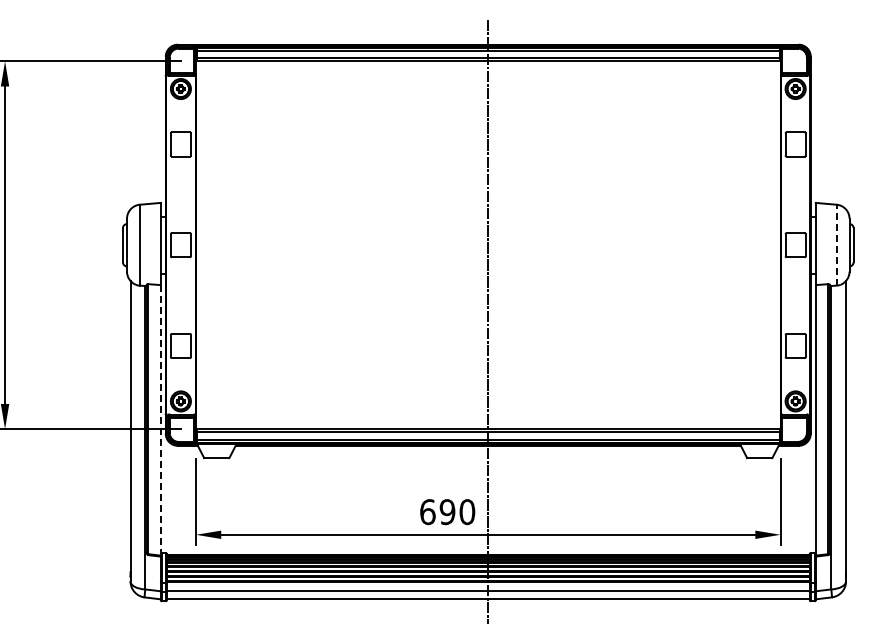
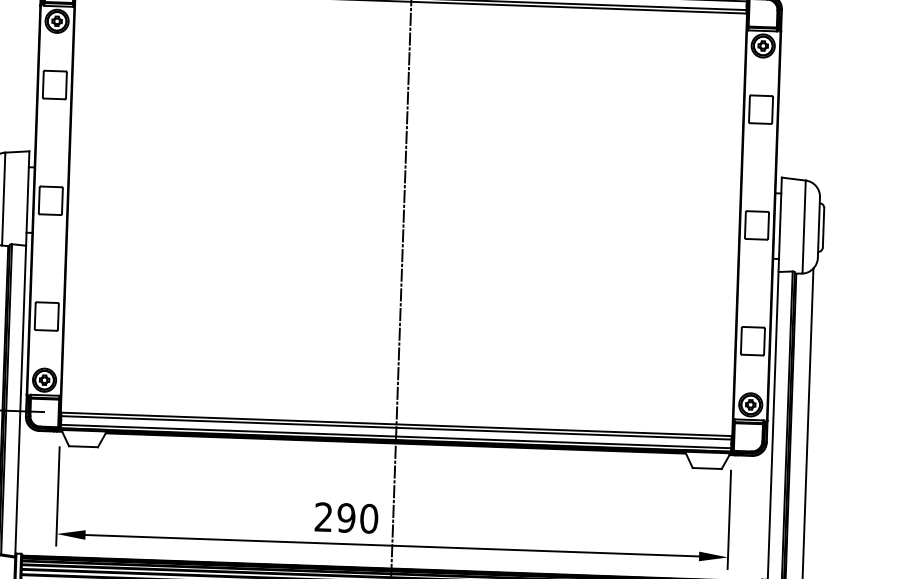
line: (836, 244) -> (803, 226), dashed -> solid
line: (160, 419) -> (20, 400), dashed -> solid
text: (427, 512) -> (323, 517), 690 -> 290

